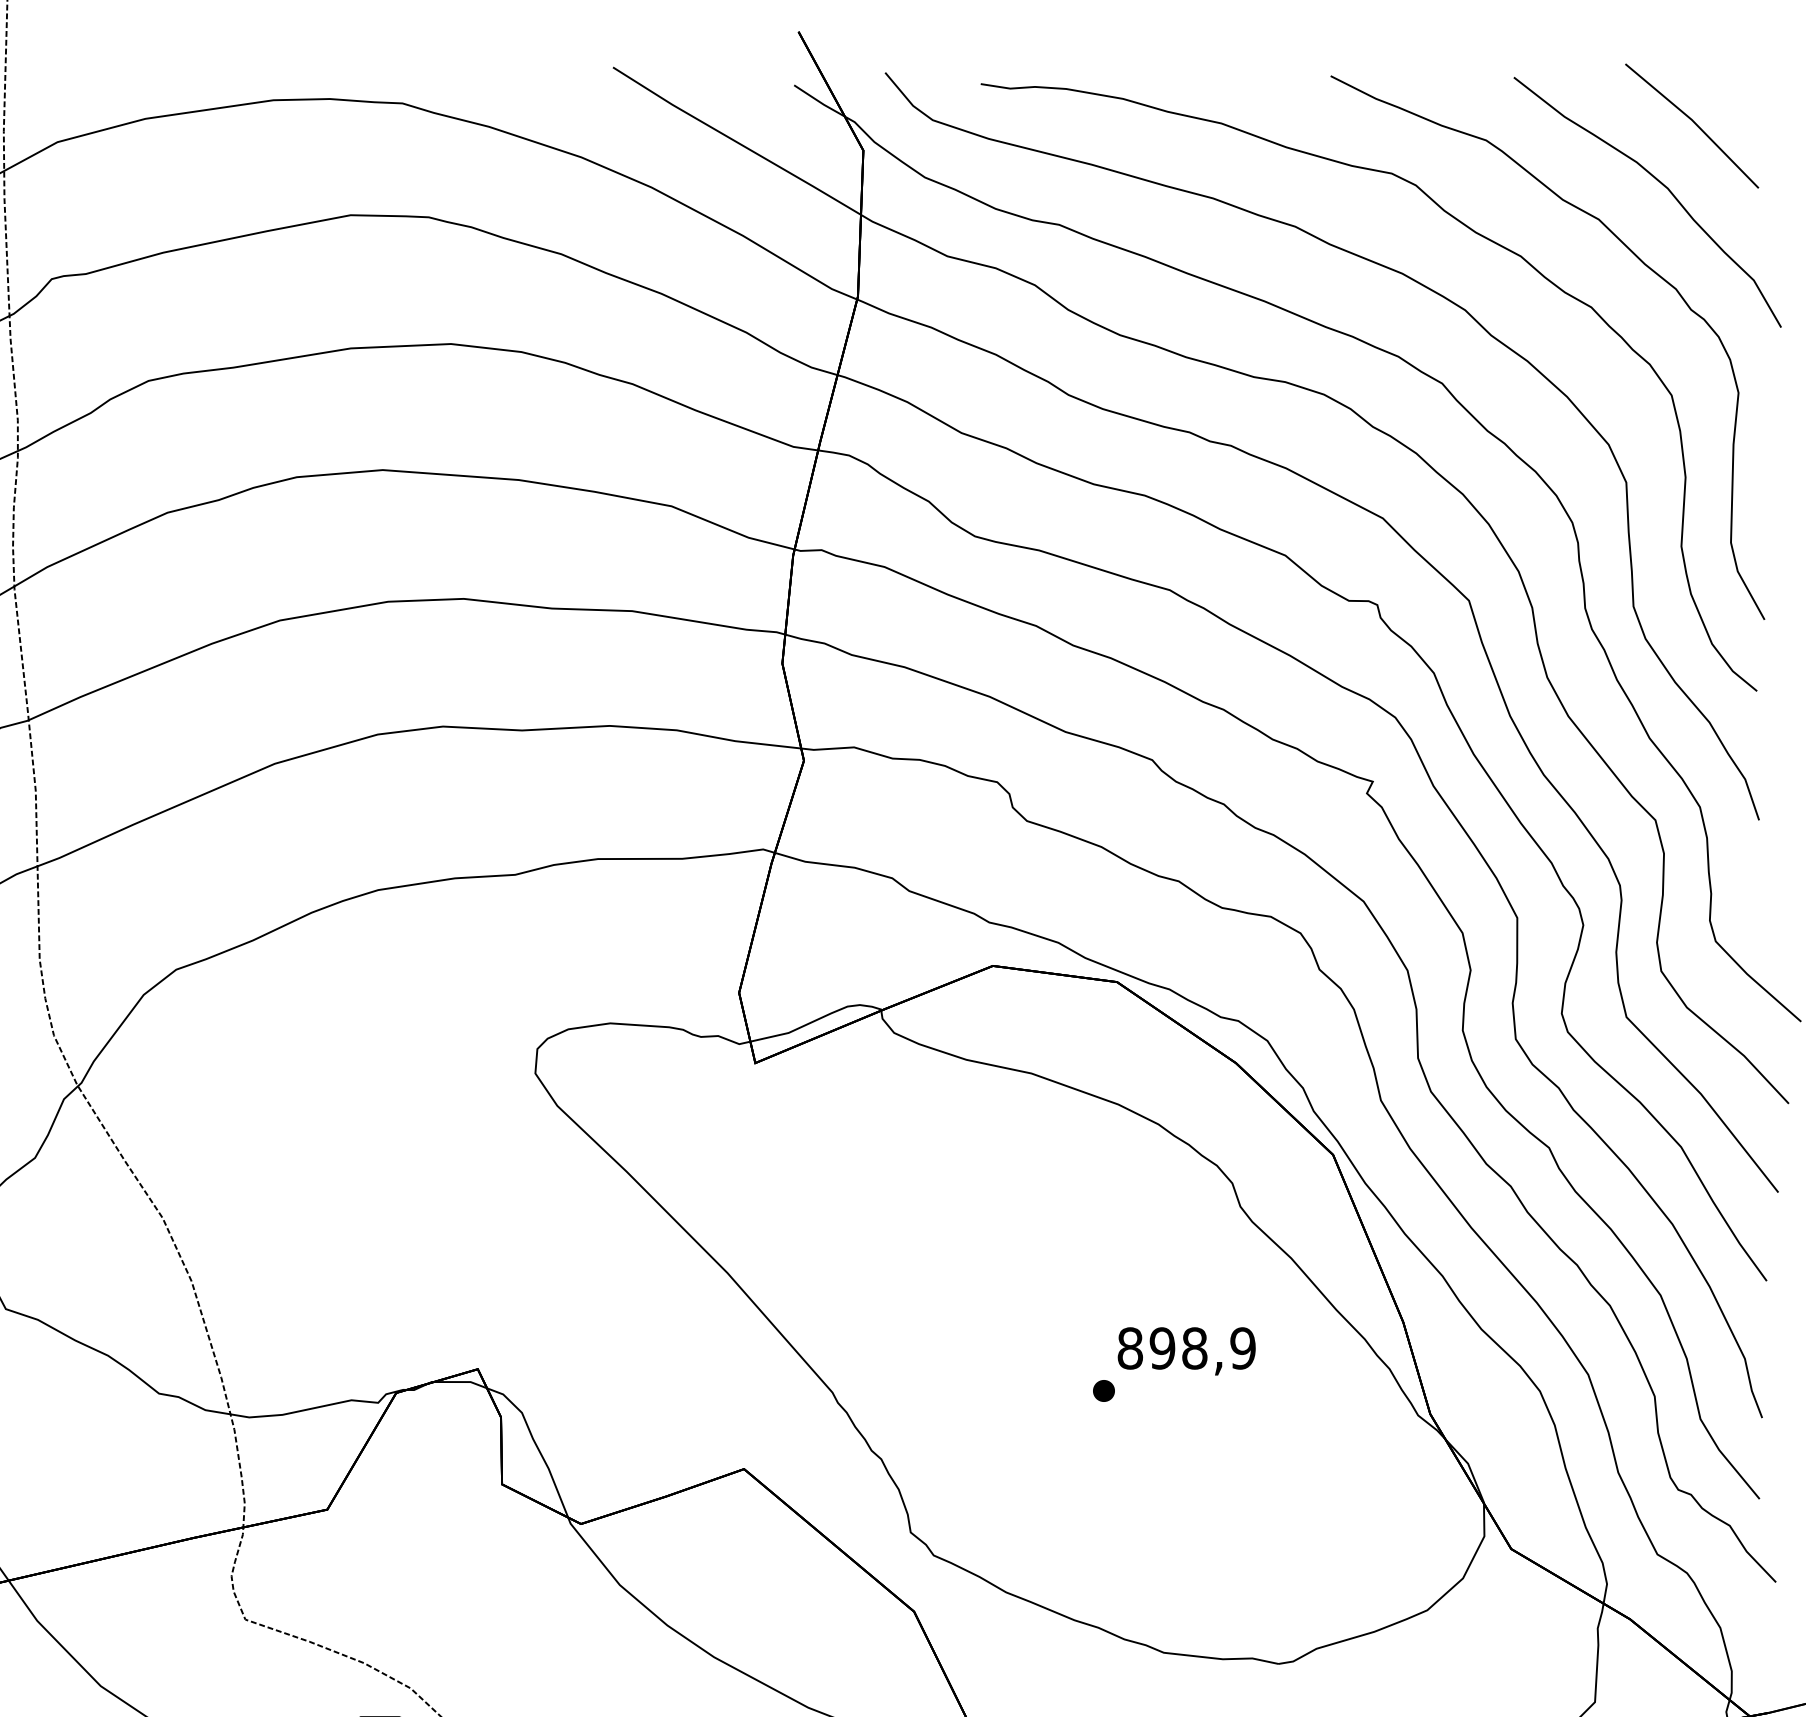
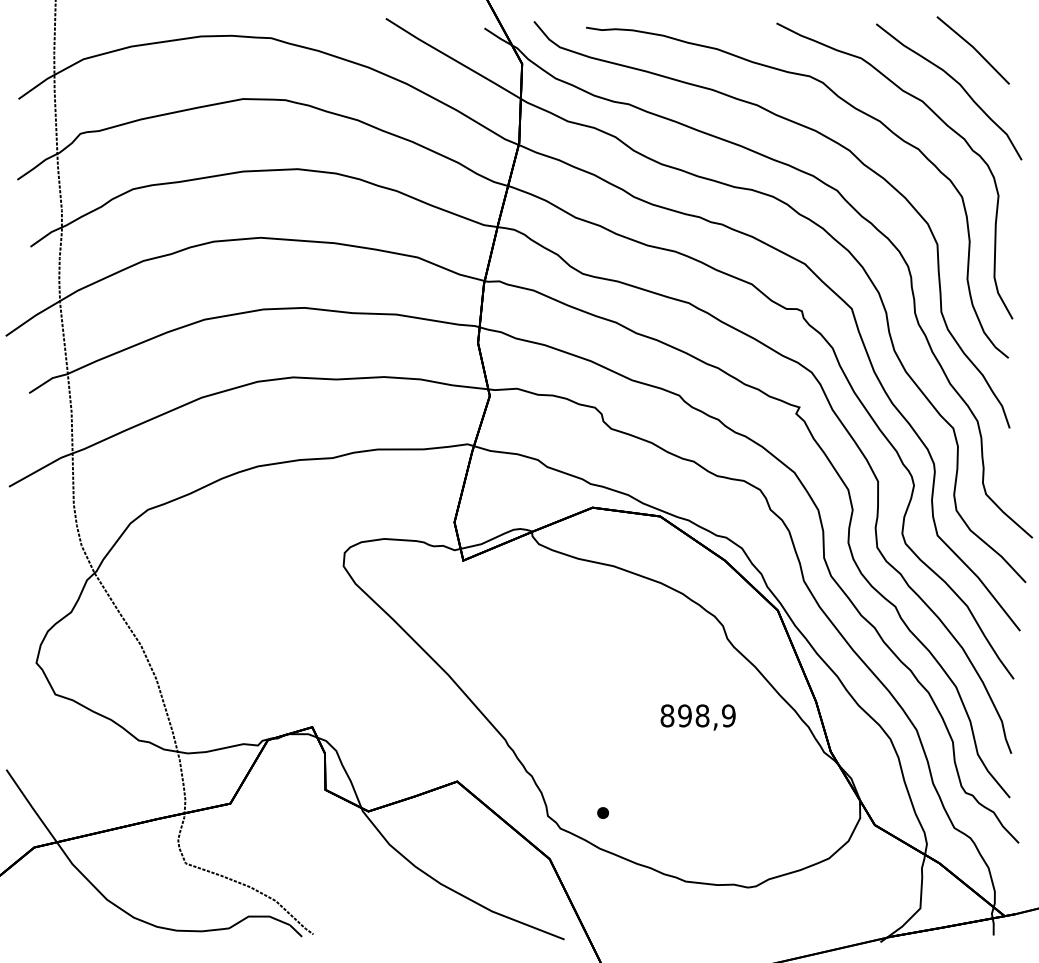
part: (1102, 1389) -> (602, 812), moved

